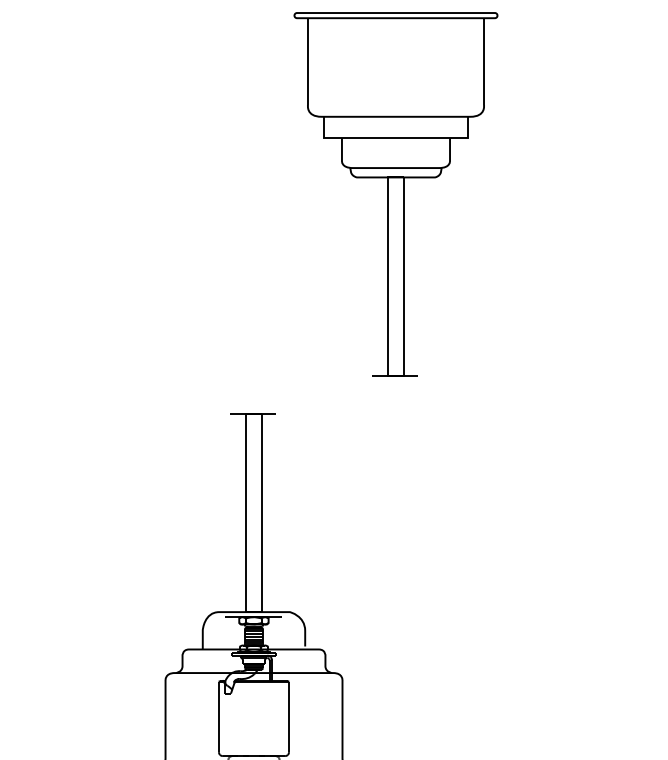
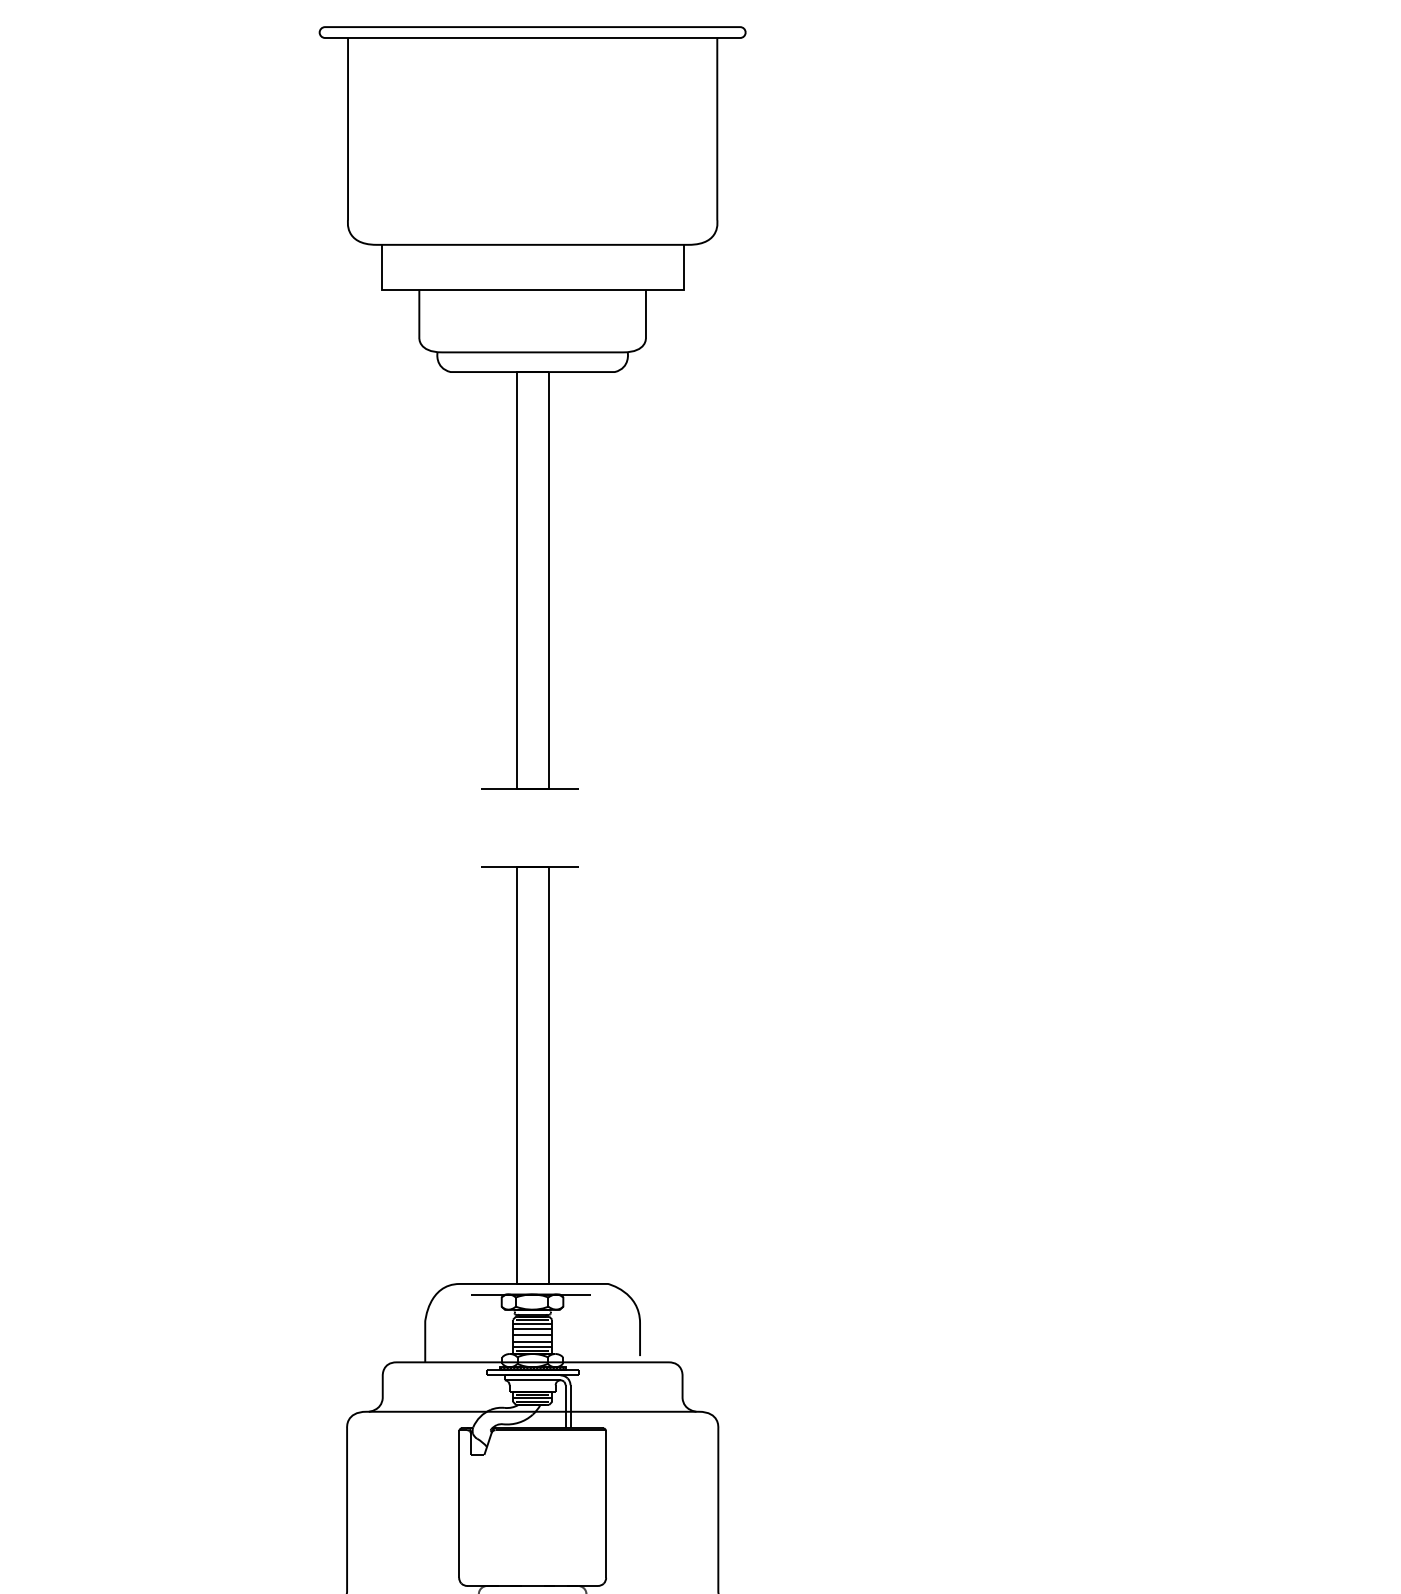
part: (395, 194) -> (531, 407), moved

